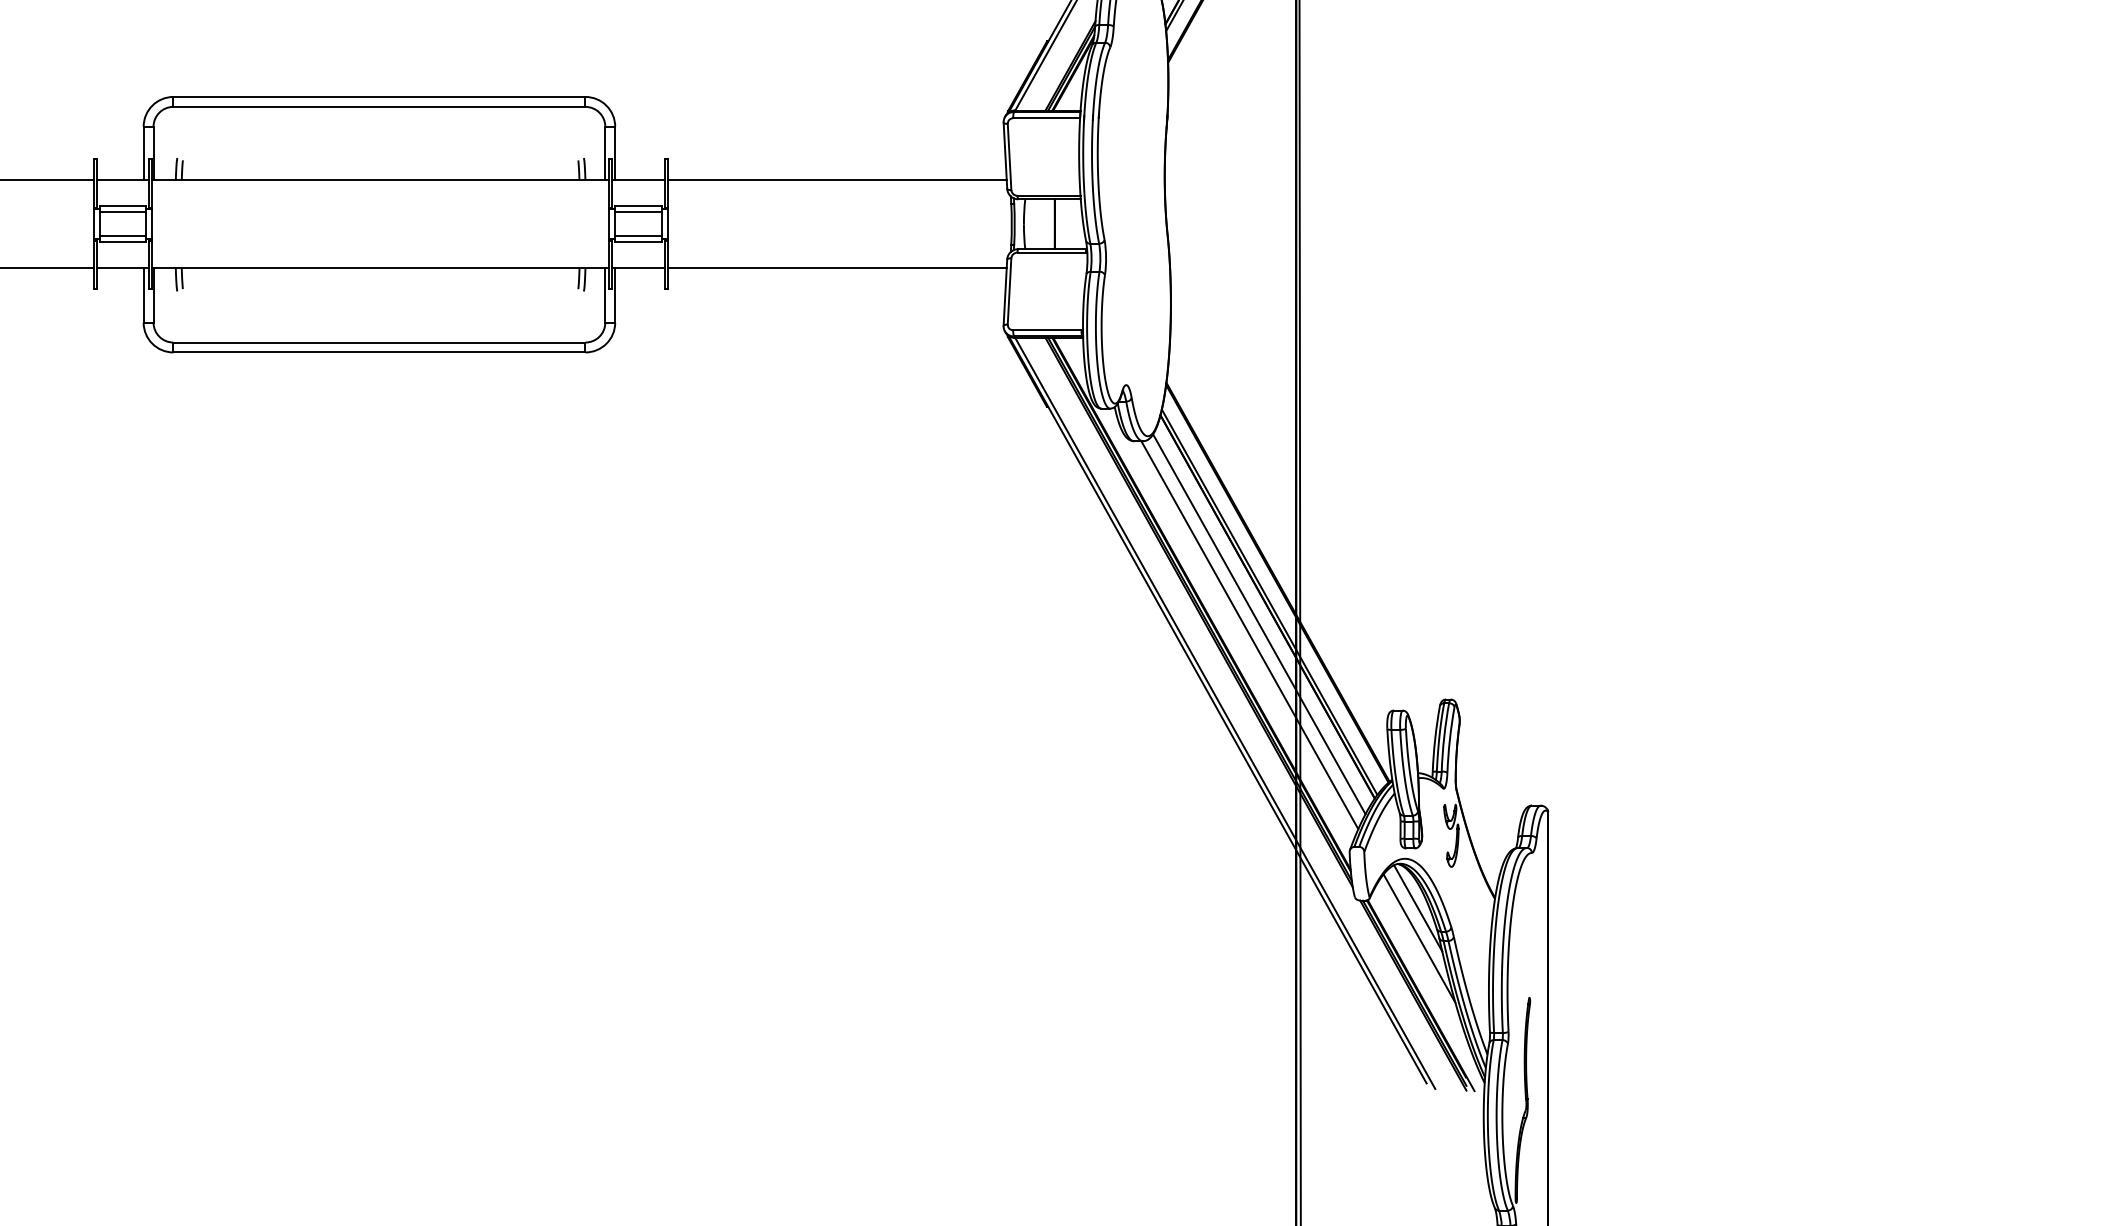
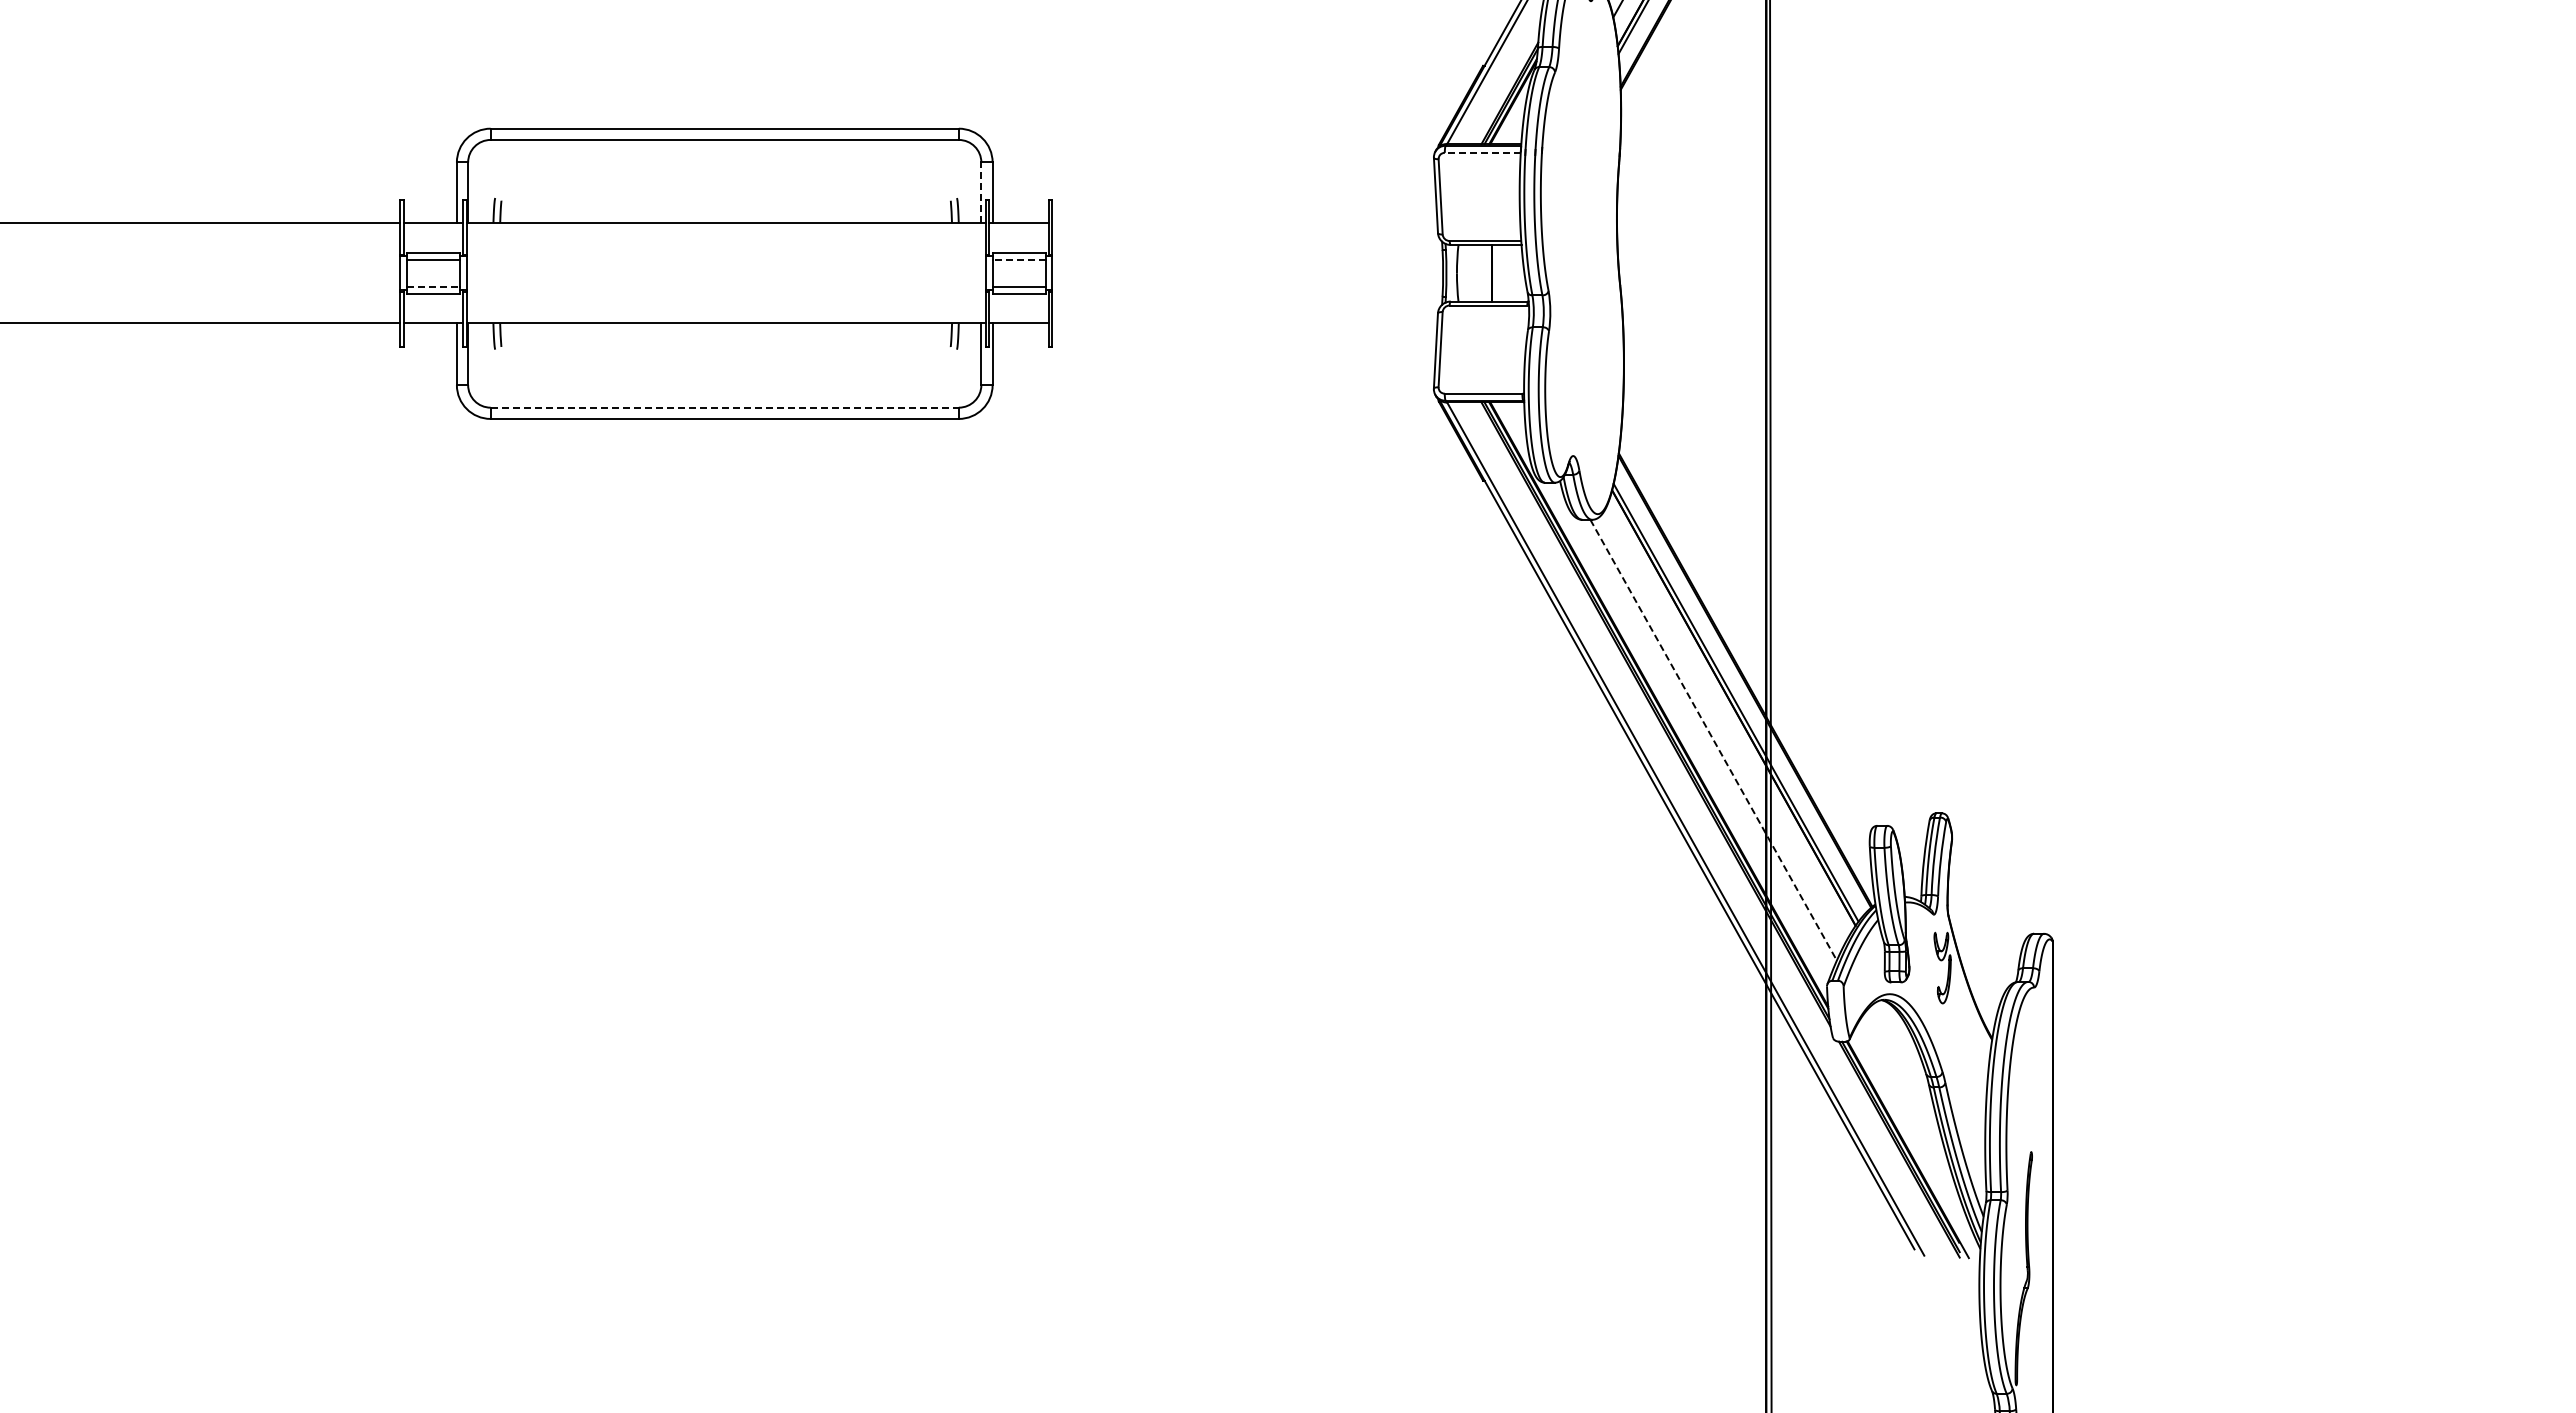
line: (1046, 117) -> (1482, 152), solid -> dashed
line: (605, 153) -> (981, 192), solid -> dashed
line: (836, 180) -> (1244, 223), removed
line: (637, 212) -> (1018, 259), solid -> dashed
line: (123, 235) -> (434, 286), solid -> dashed
line: (836, 268) -> (1244, 323), removed
line: (380, 342) -> (725, 407), solid -> dashed
line: (1259, 624) -> (1724, 727), removed
line: (1249, 635) -> (1713, 740), solid -> dashed
line: (1417, 908) -> (1904, 1050), removed
line: (1419, 938) -> (1906, 1084), removed

